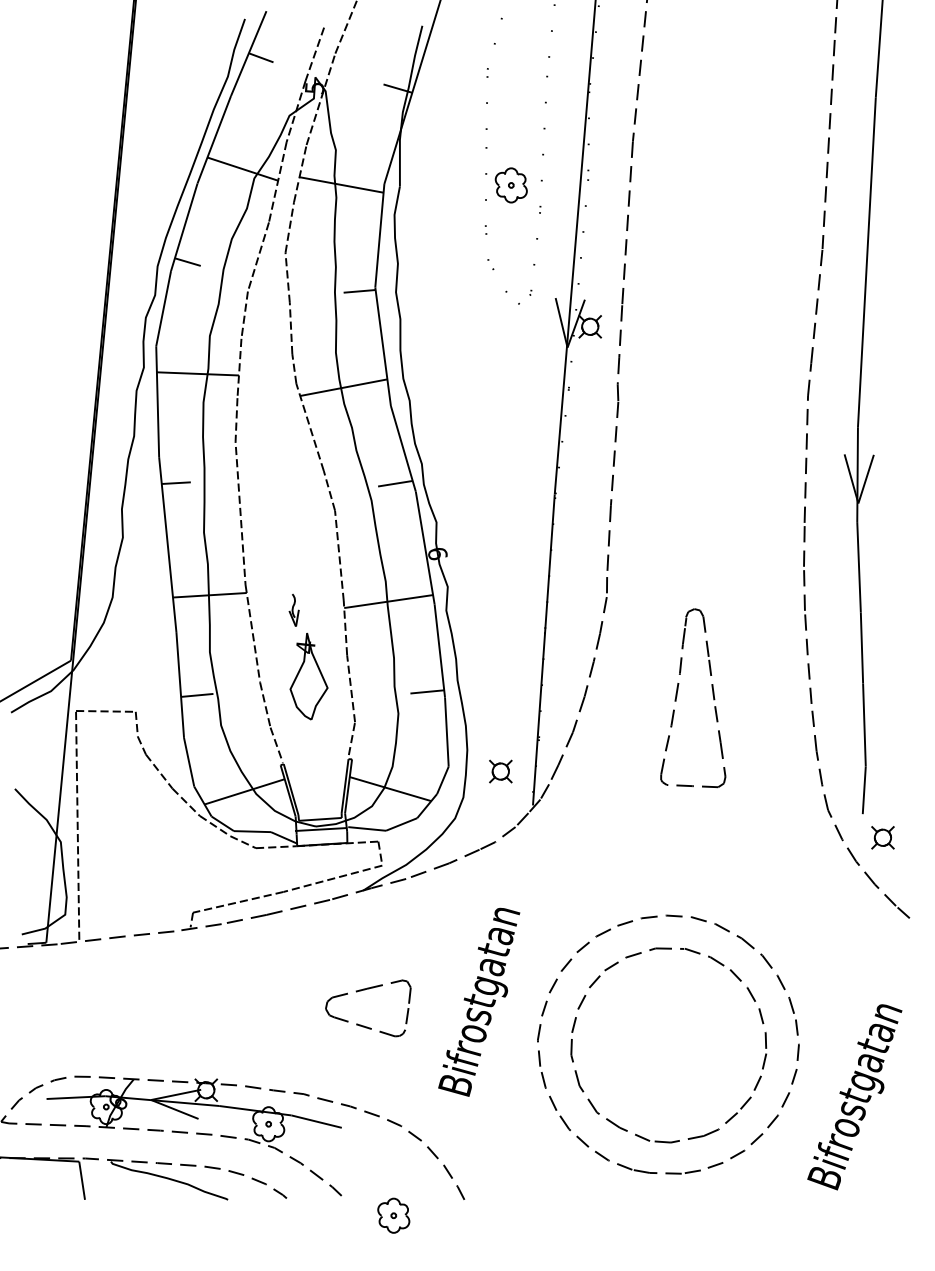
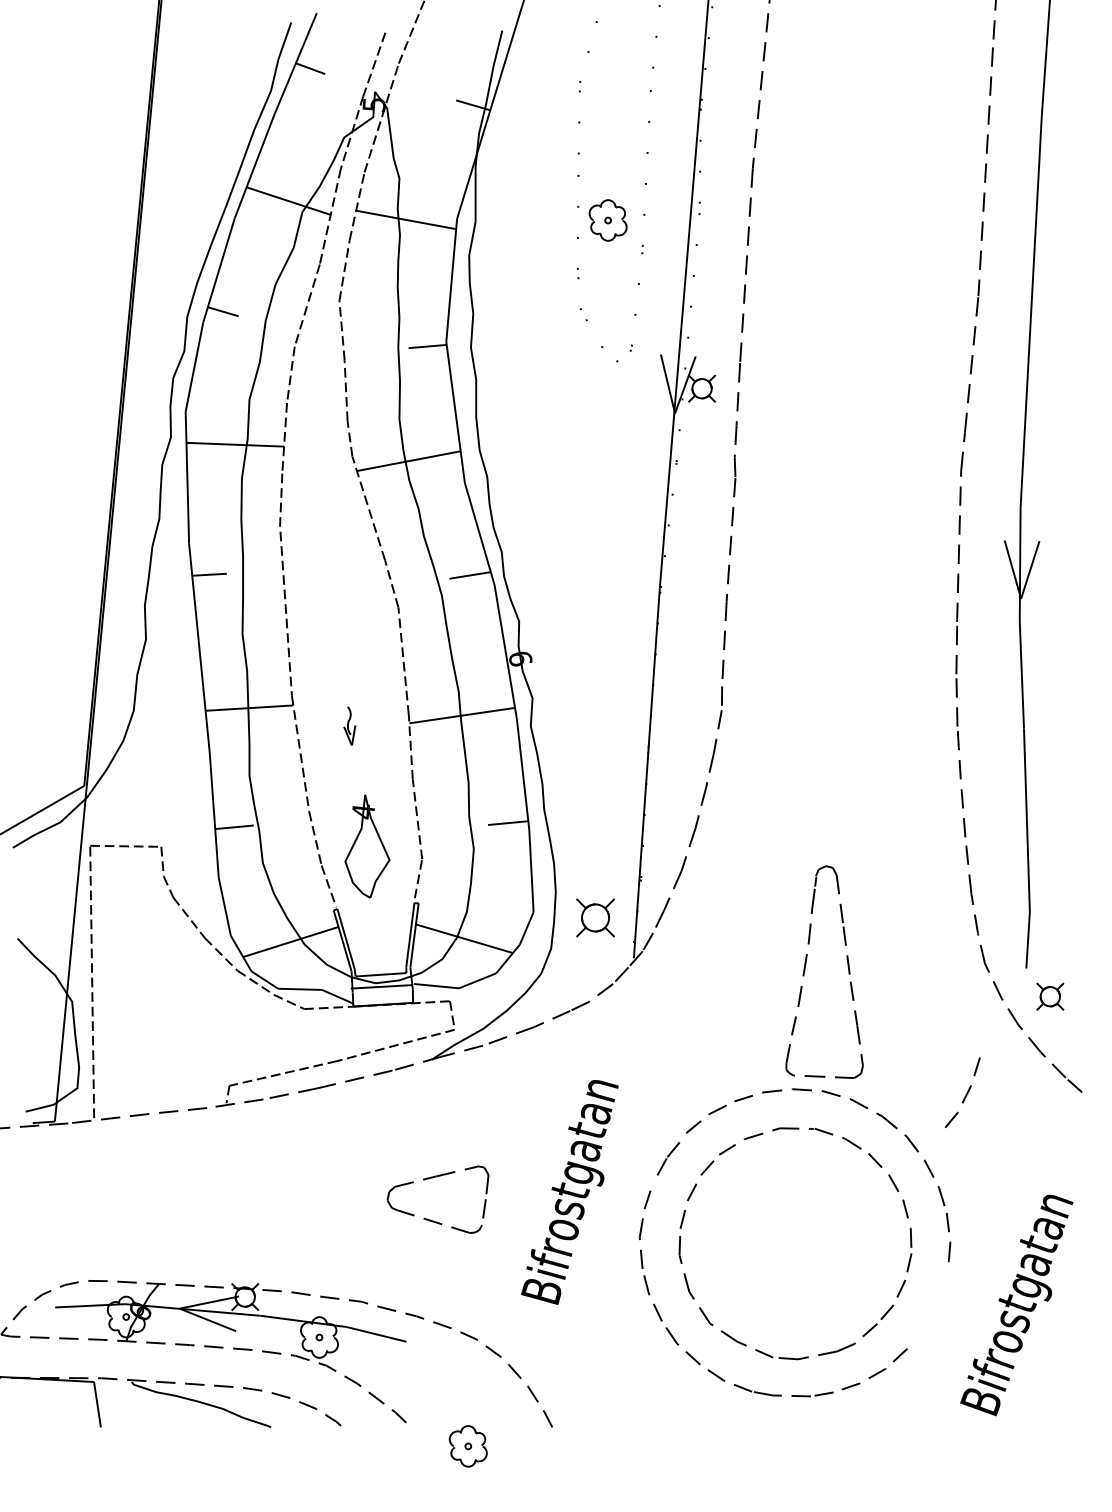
part: (308, 676) -> (366, 846), moved
part: (677, 696) -> (805, 970), moved
part: (500, 771) -> (595, 917), size x1.4
part: (560, 975) -> (666, 1160), size x0.7
part: (782, 1098) -> (962, 1092), moved

